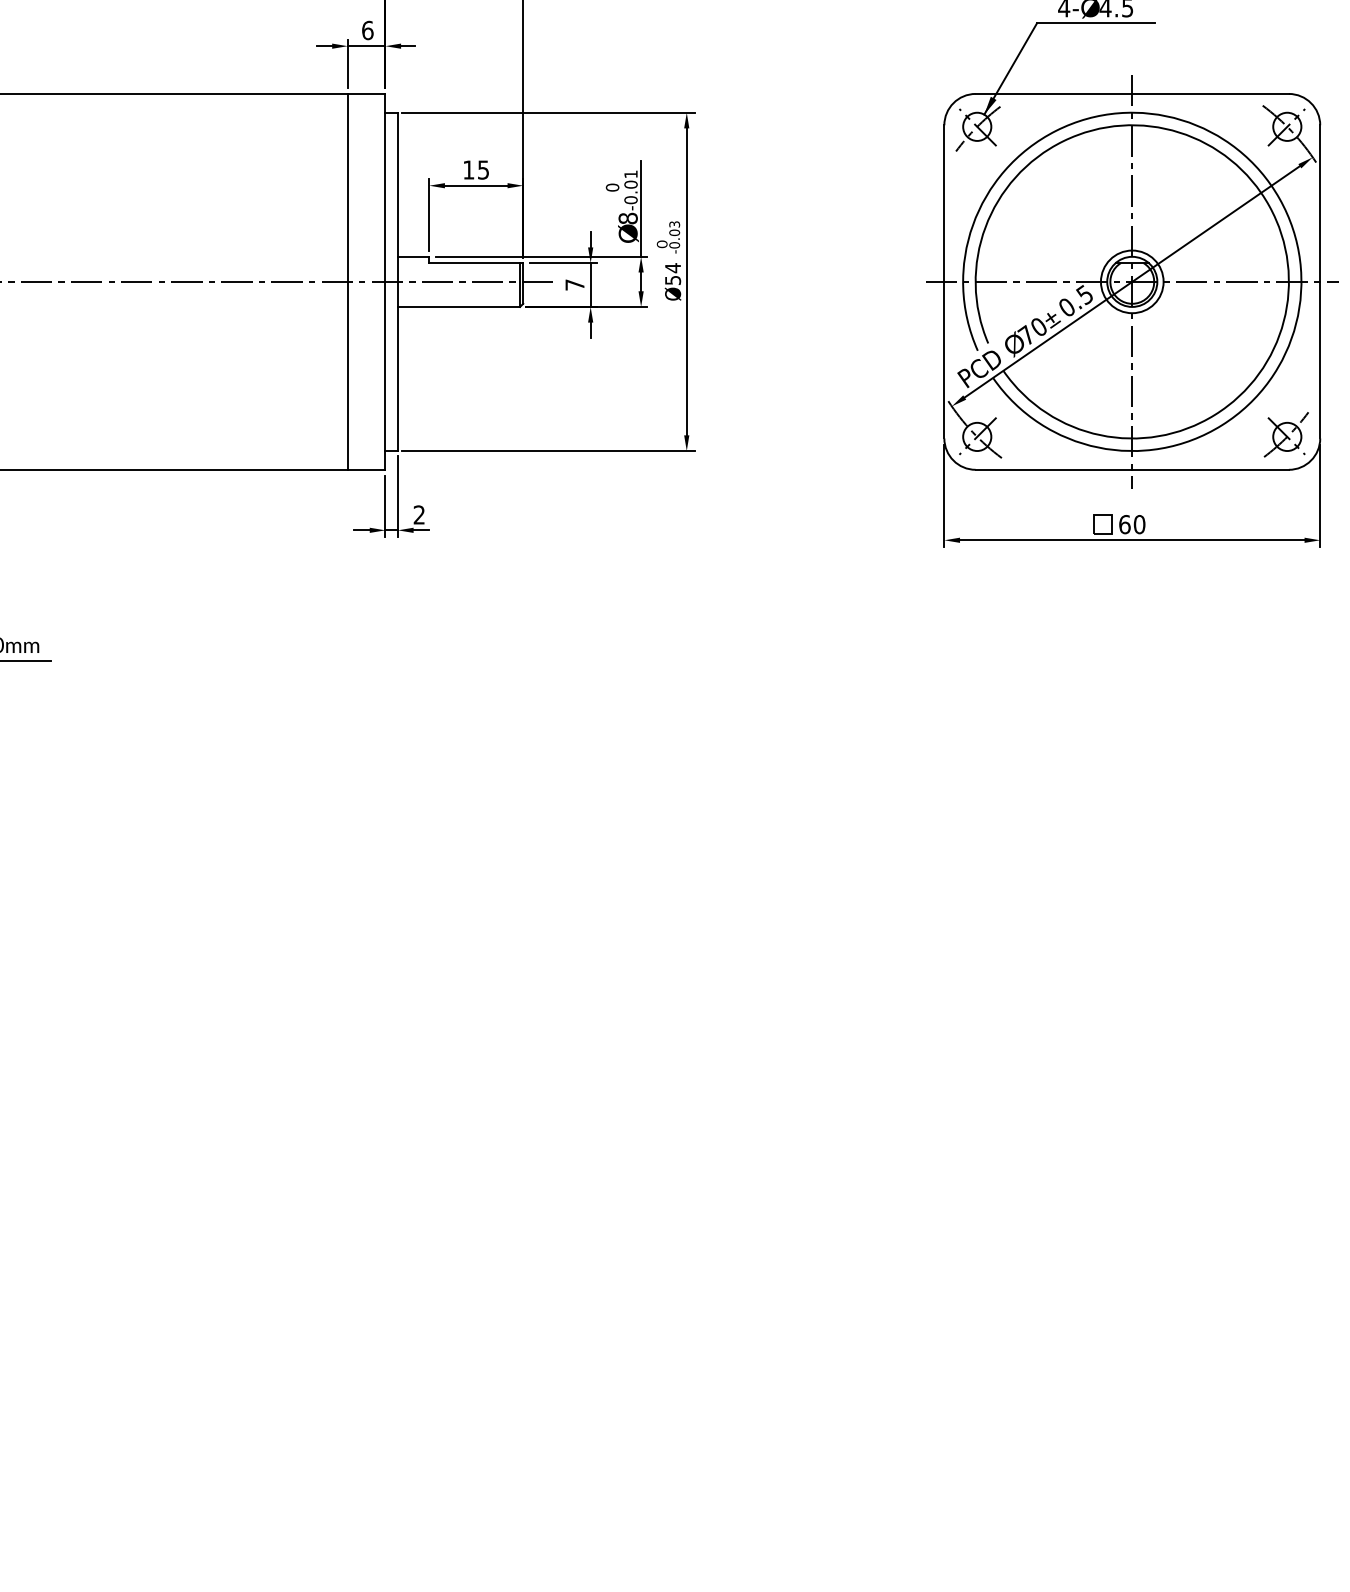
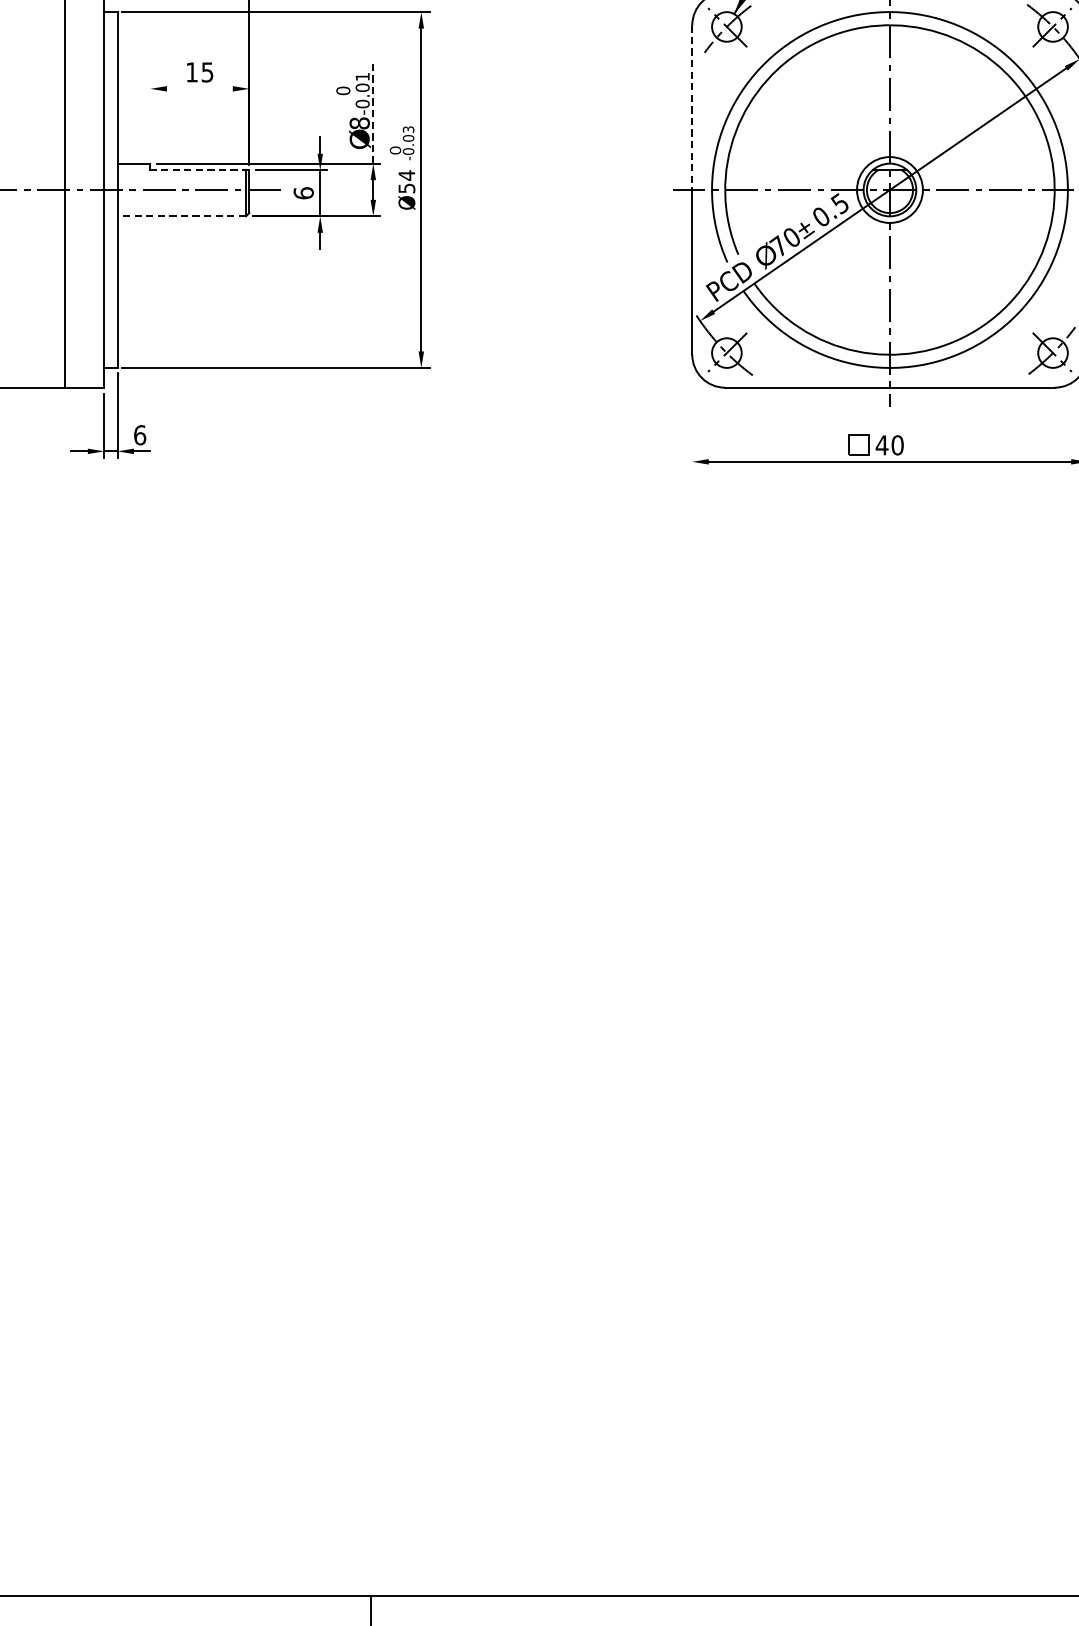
line: (475, 185) -> (199, 88), removed
line: (944, 204) -> (692, 108), solid -> dashed
line: (641, 208) -> (373, 112), solid -> dashed
line: (429, 214) -> (150, 119), removed
line: (476, 263) -> (200, 170), solid -> dashed
text: (574, 284) -> (303, 192), 7 -> 6
line: (458, 306) -> (181, 215), solid -> dashed
line: (944, 495) -> (692, 414), removed
text: (419, 514) -> (140, 434), 2 -> 6
text: (1124, 524) -> (881, 445), 60 -> 40

